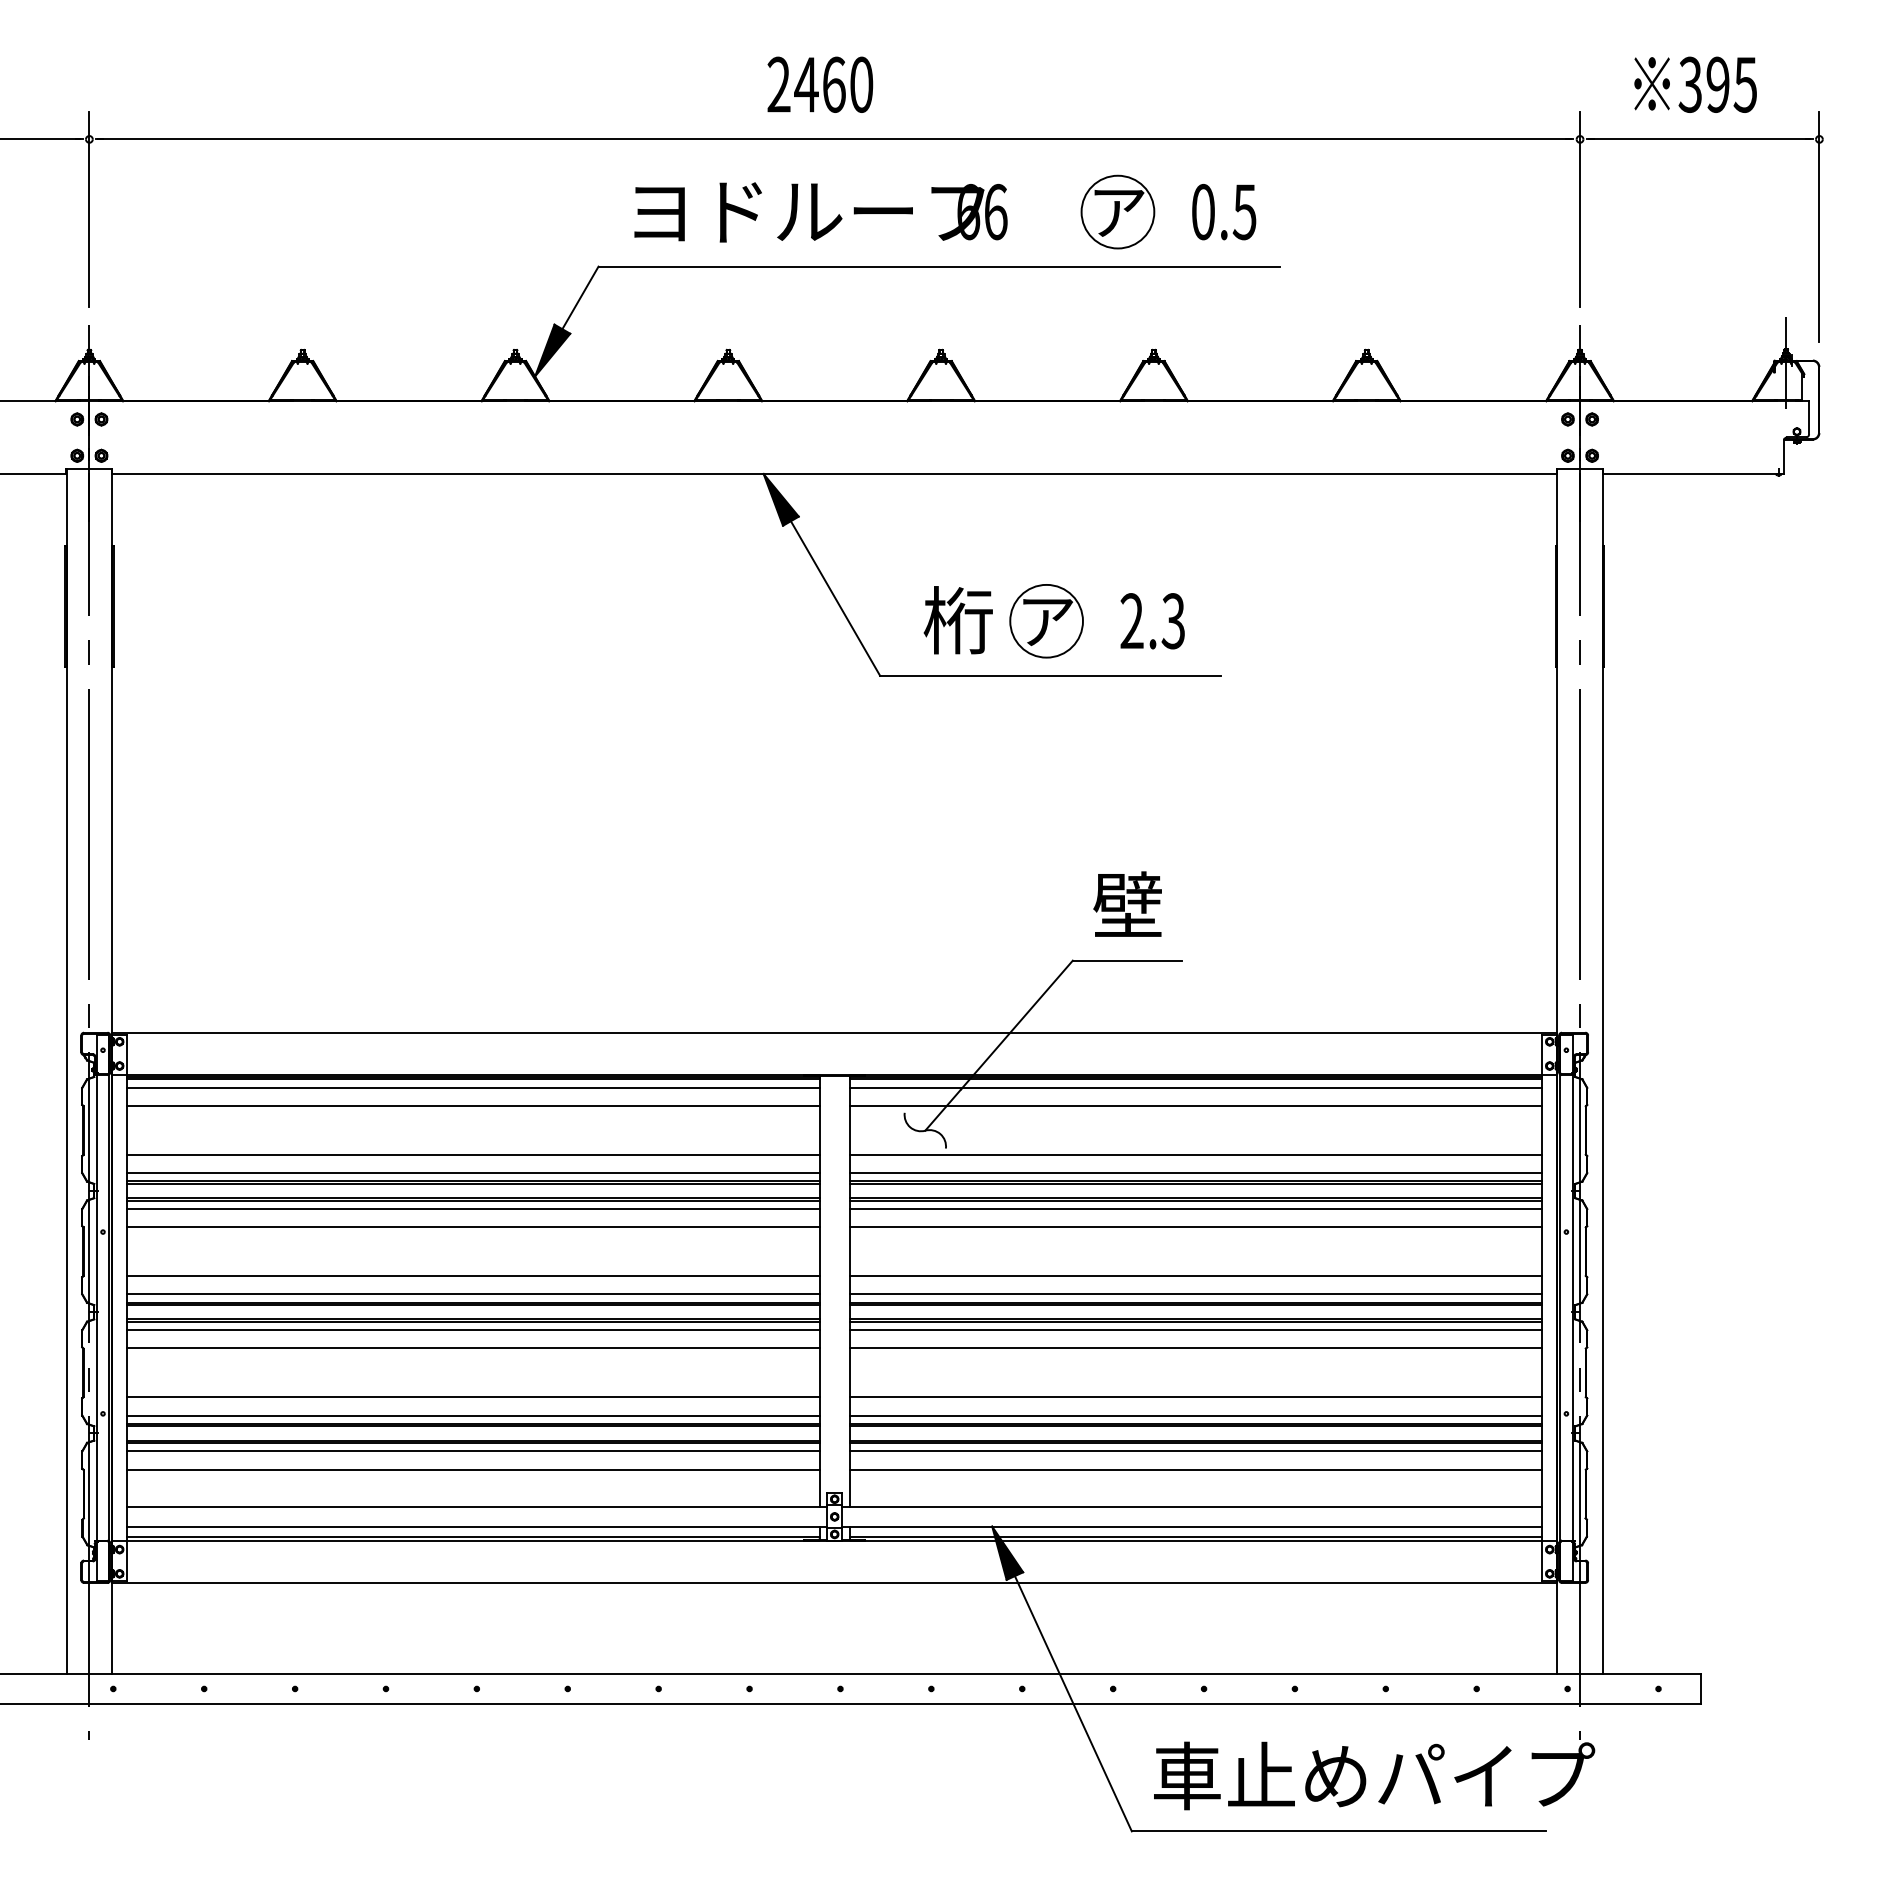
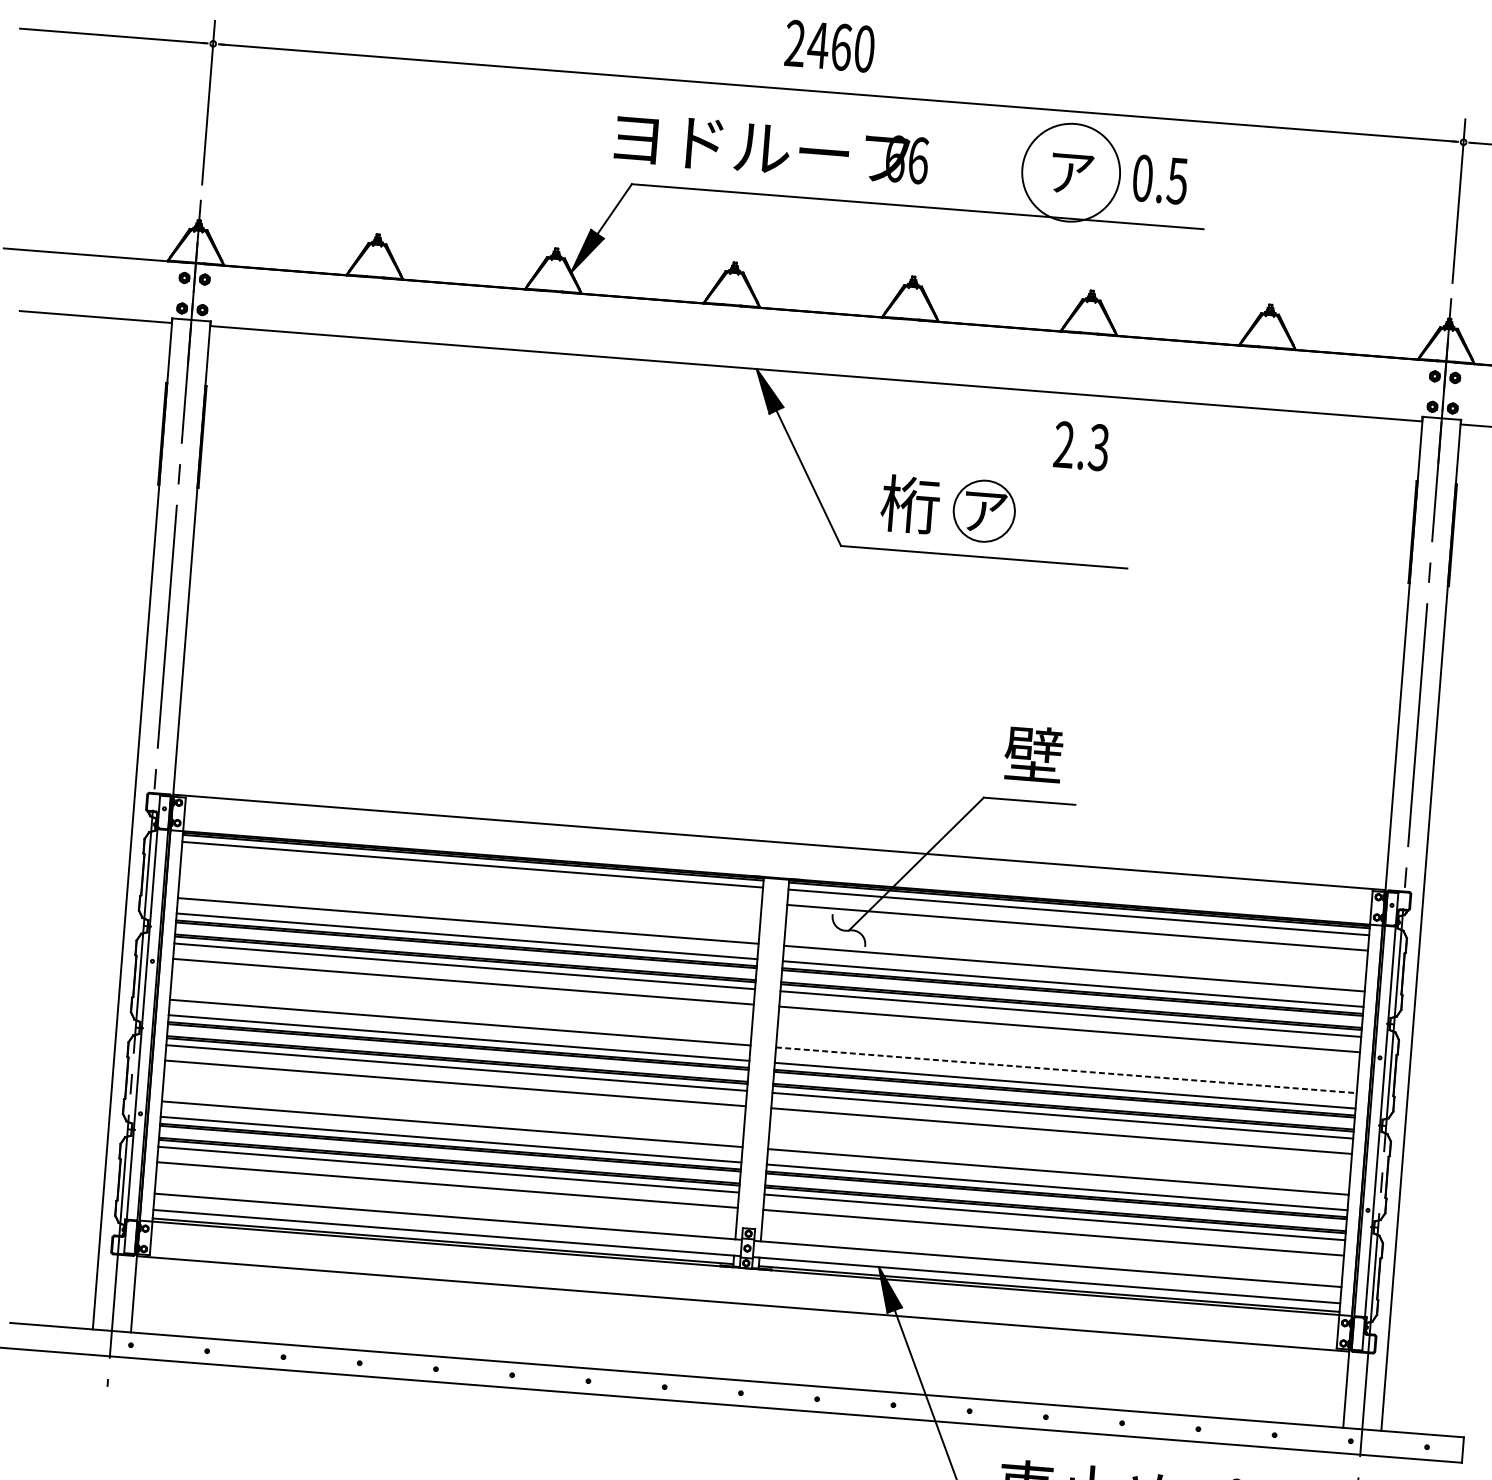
circle: (1117, 211) -> (1070, 172), size x1.6
text: (820, 212) -> (771, 149), moved
text: (1152, 621) -> (1081, 446), moved
line: (473, 1106) -> (471, 880), removed
line: (1196, 1276) -> (1066, 1070), solid -> dashed

